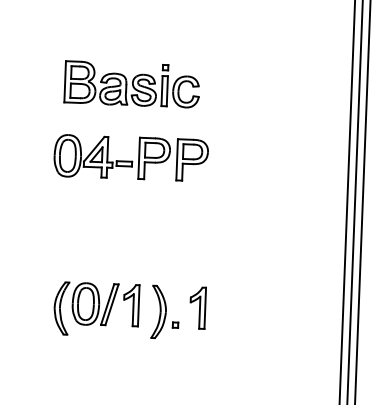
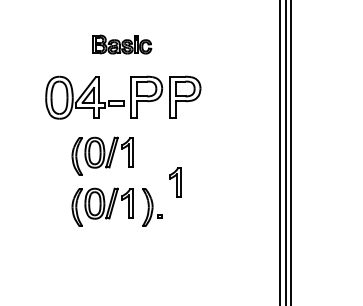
part: (132, 84) -> (122, 44), size x0.6
part: (131, 158) -> (123, 97), size x1.4
part: (99, 237) -> (102, 155), added
part: (197, 307) -> (175, 182), moved

